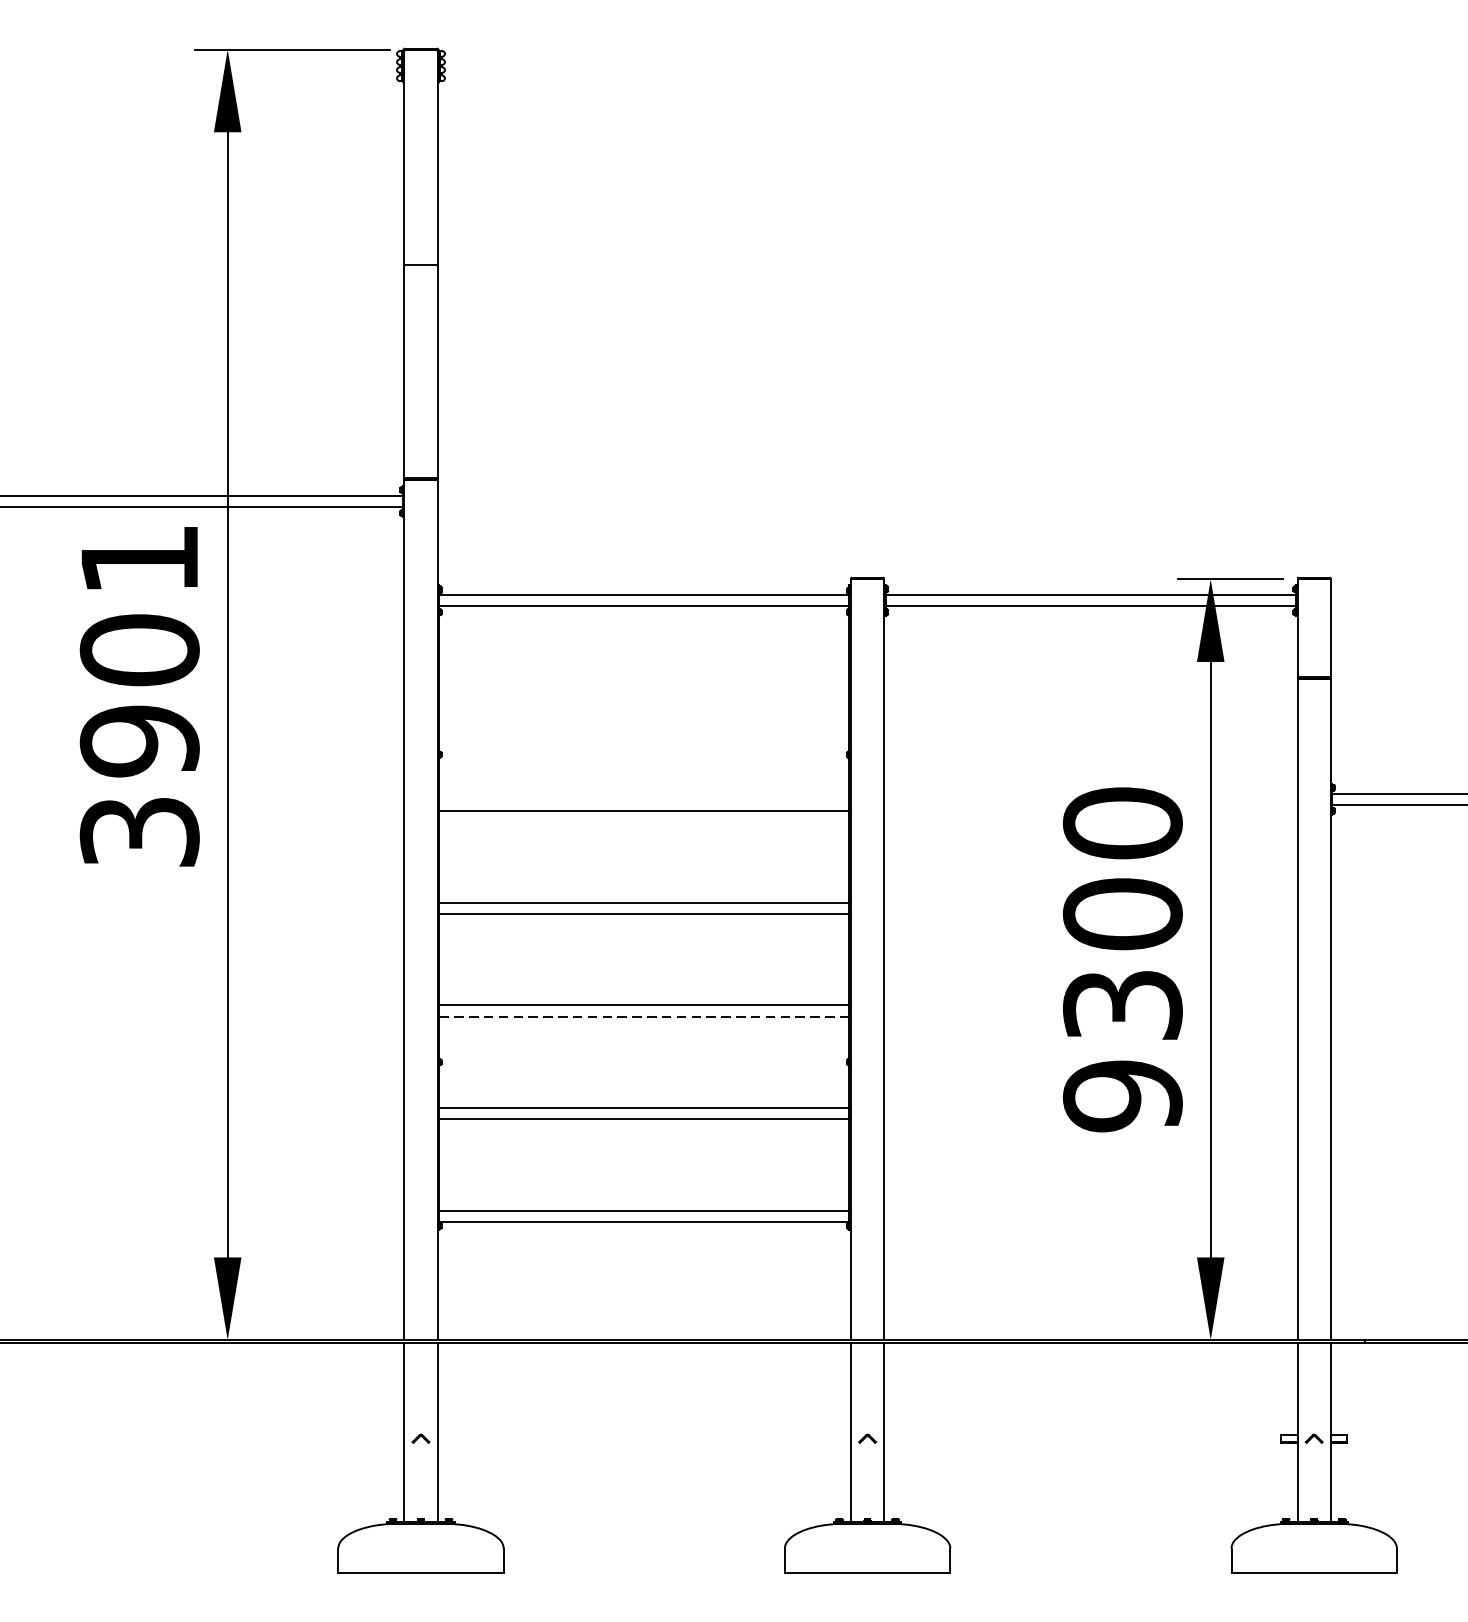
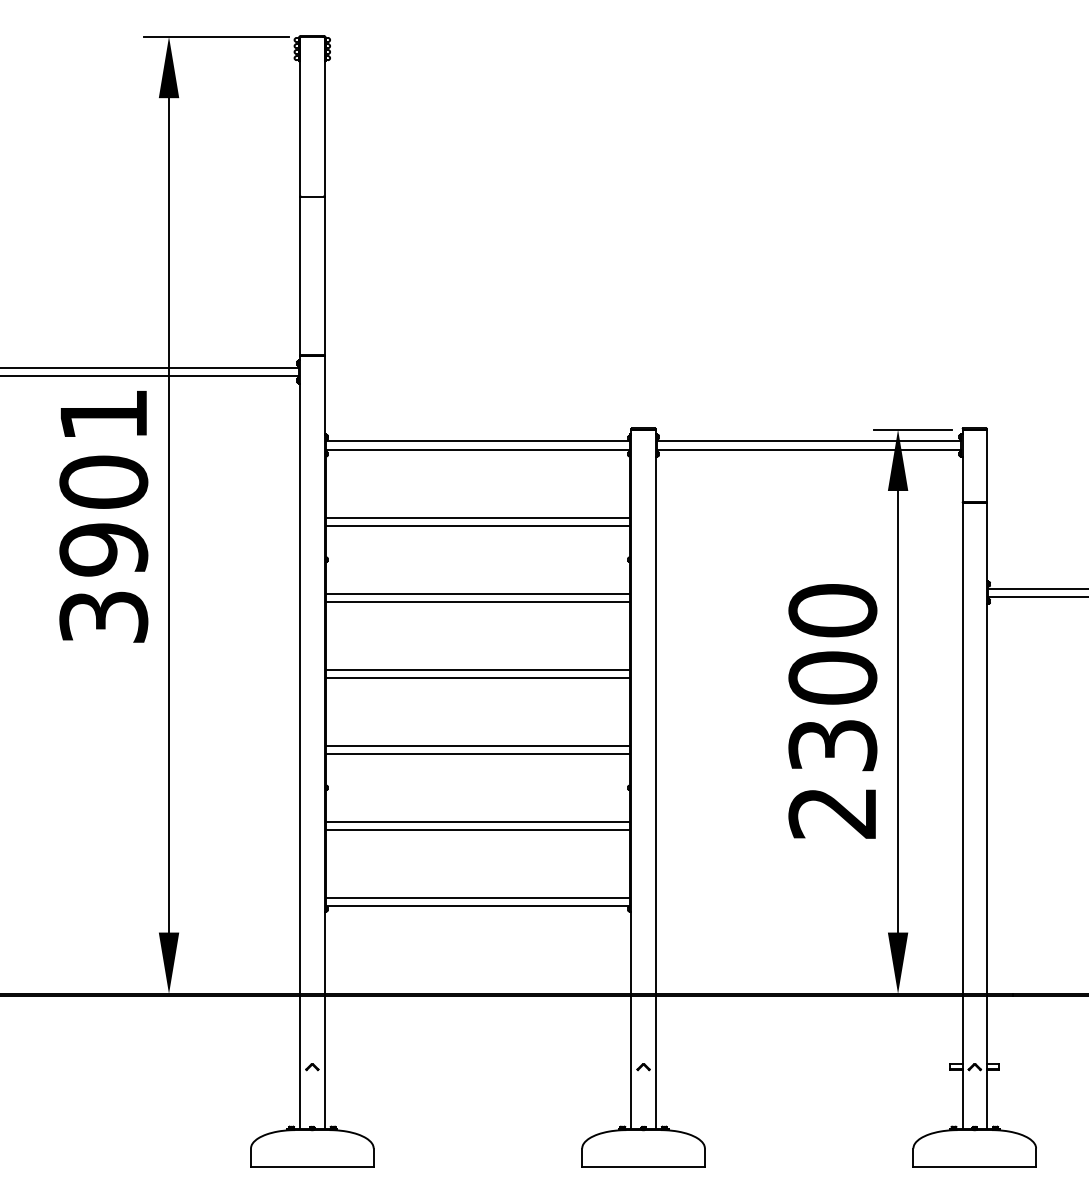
line: (643, 697) -> (477, 517), added
line: (643, 708) -> (477, 525), added
line: (643, 800) -> (477, 593), added
line: (643, 1015) -> (477, 753), dashed -> solid
text: (1122, 1095) -> (832, 812), 9300 -> 2300

